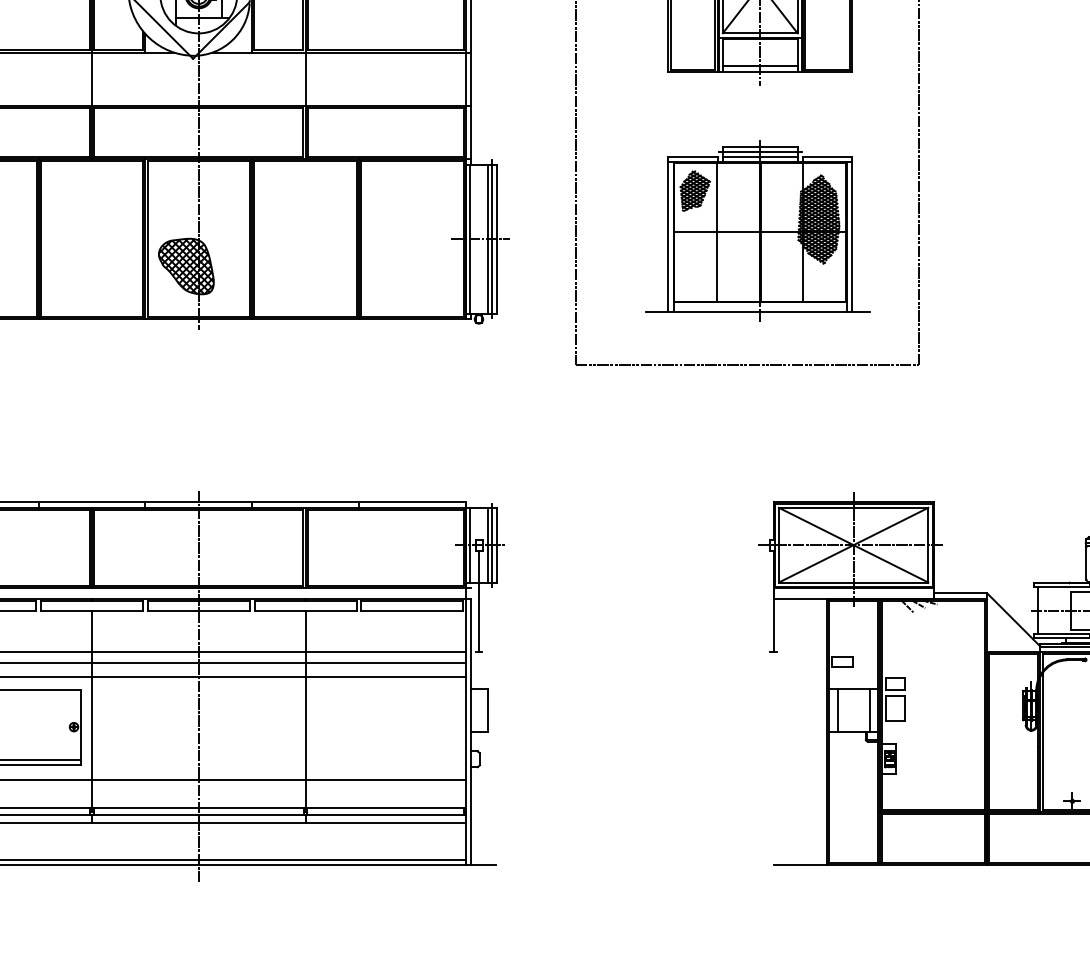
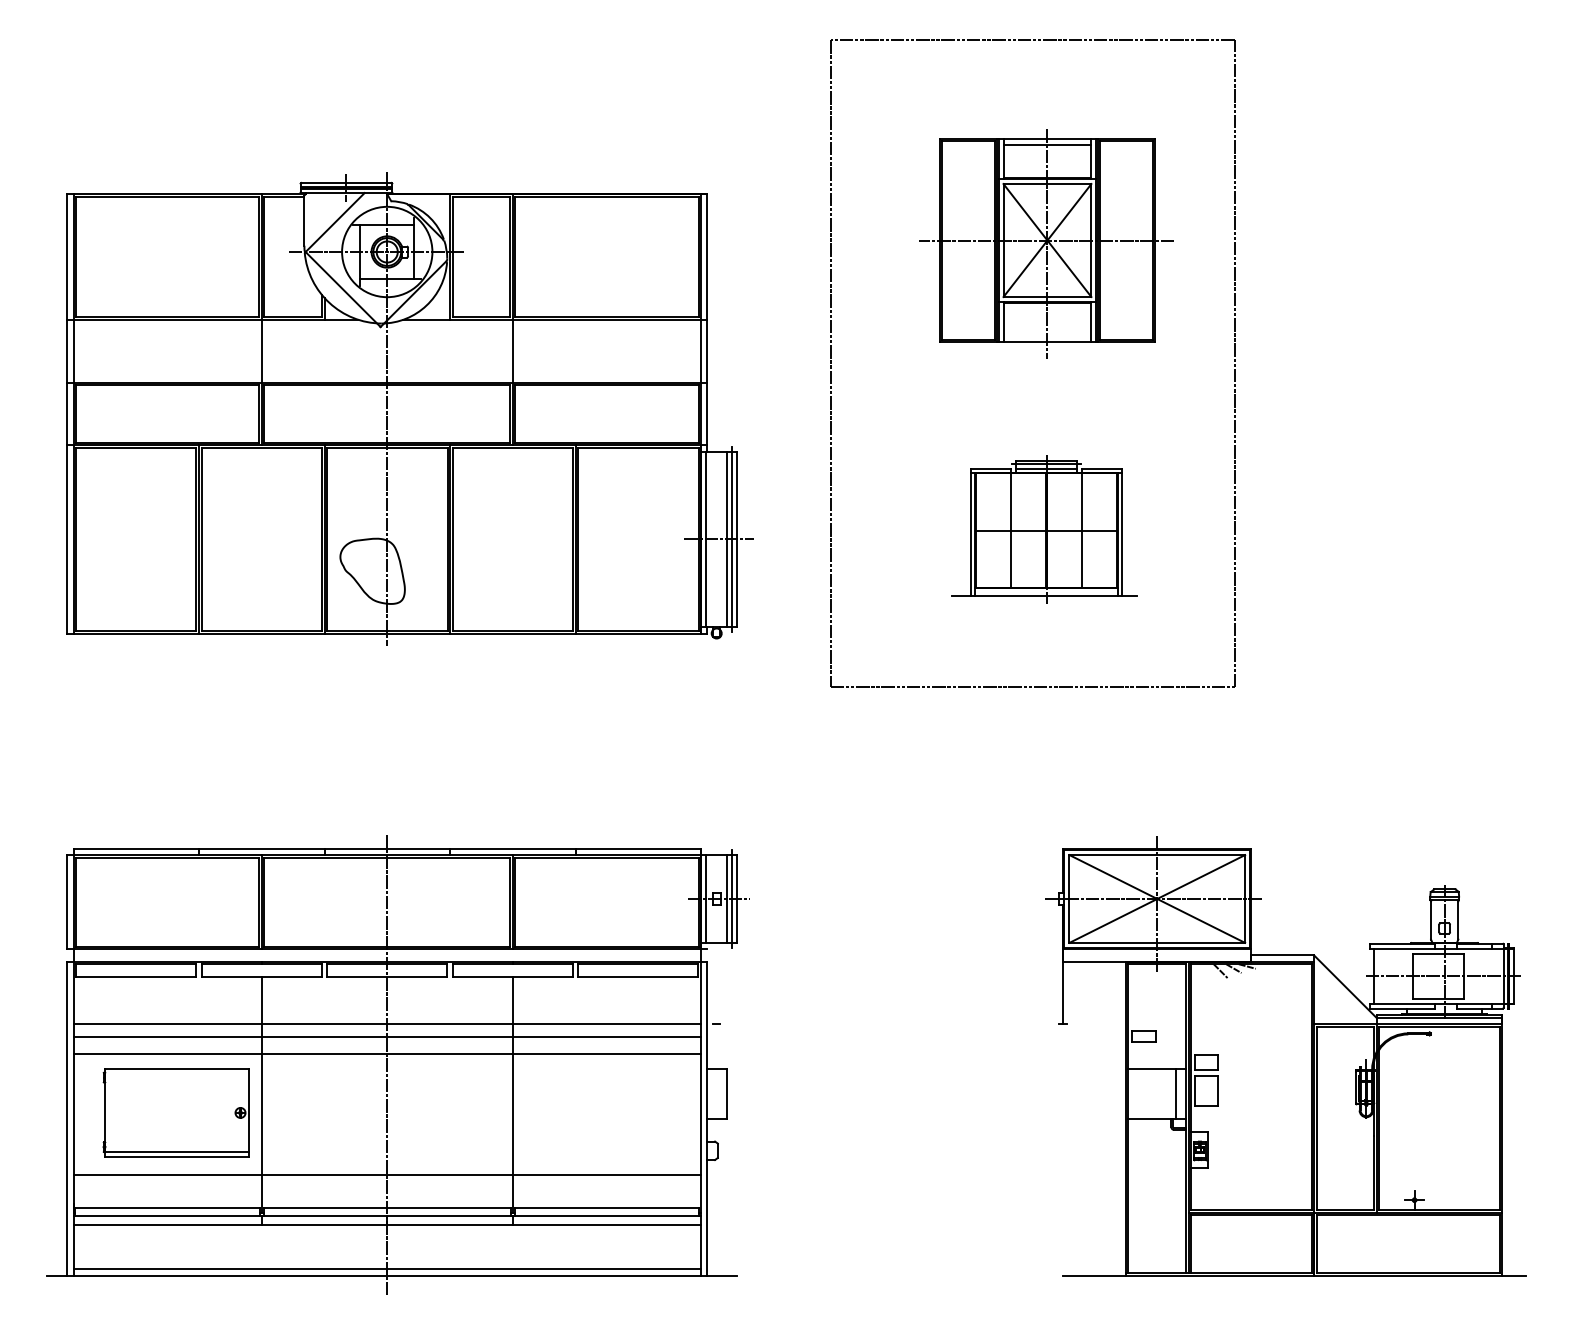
line: (760, 65) -> (1047, 335), removed
part: (757, 230) -> (1044, 529), size x0.7
hatch: (186, 265) -> (372, 570), removed
line: (478, 600) -> (716, 964), removed
line: (837, 710) -> (1138, 1093), removed

